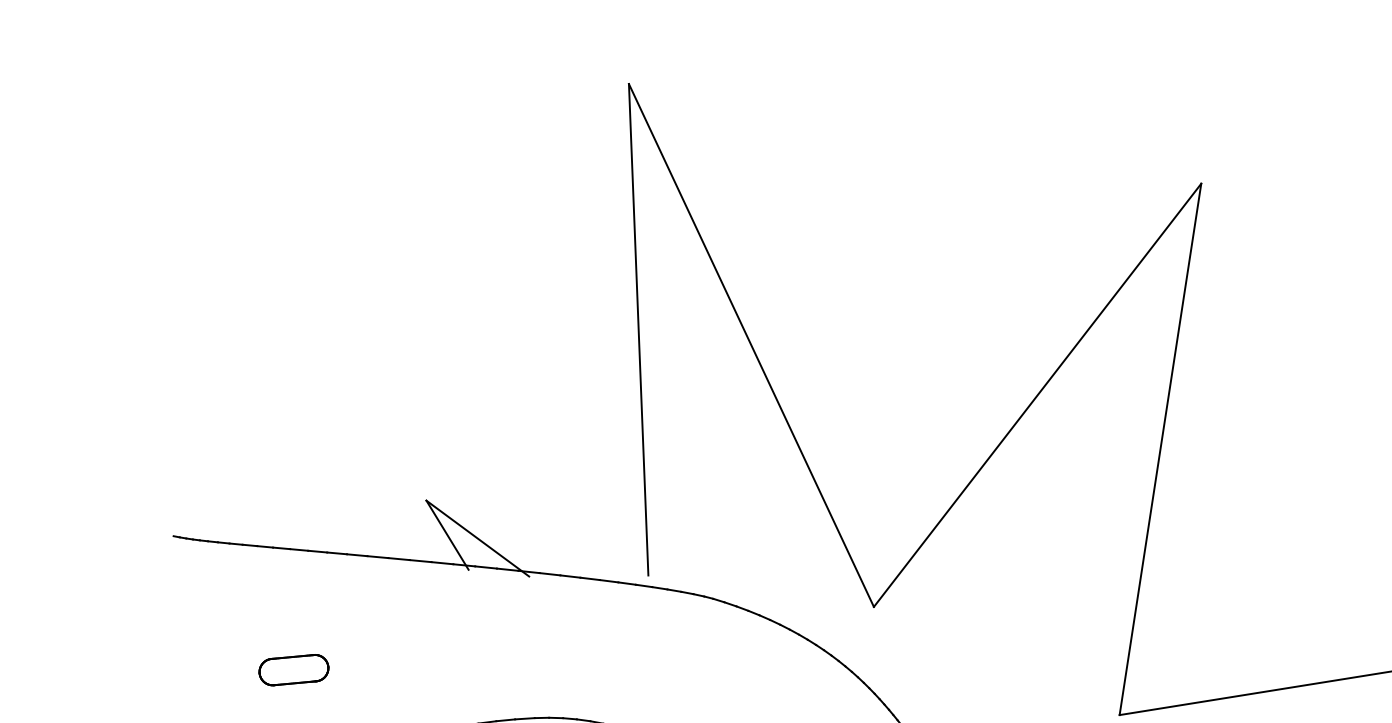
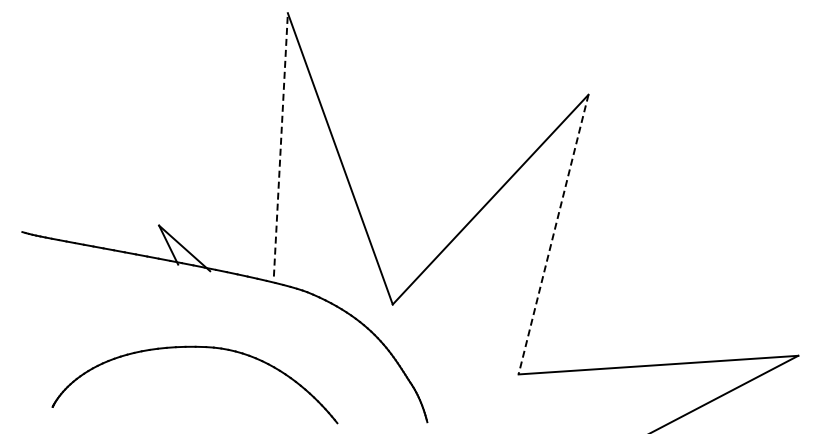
line: (637, 329) -> (280, 144), solid -> dashed
line: (1160, 451) -> (553, 235), solid -> dashed
part: (293, 670) -> (79, 309), removed

